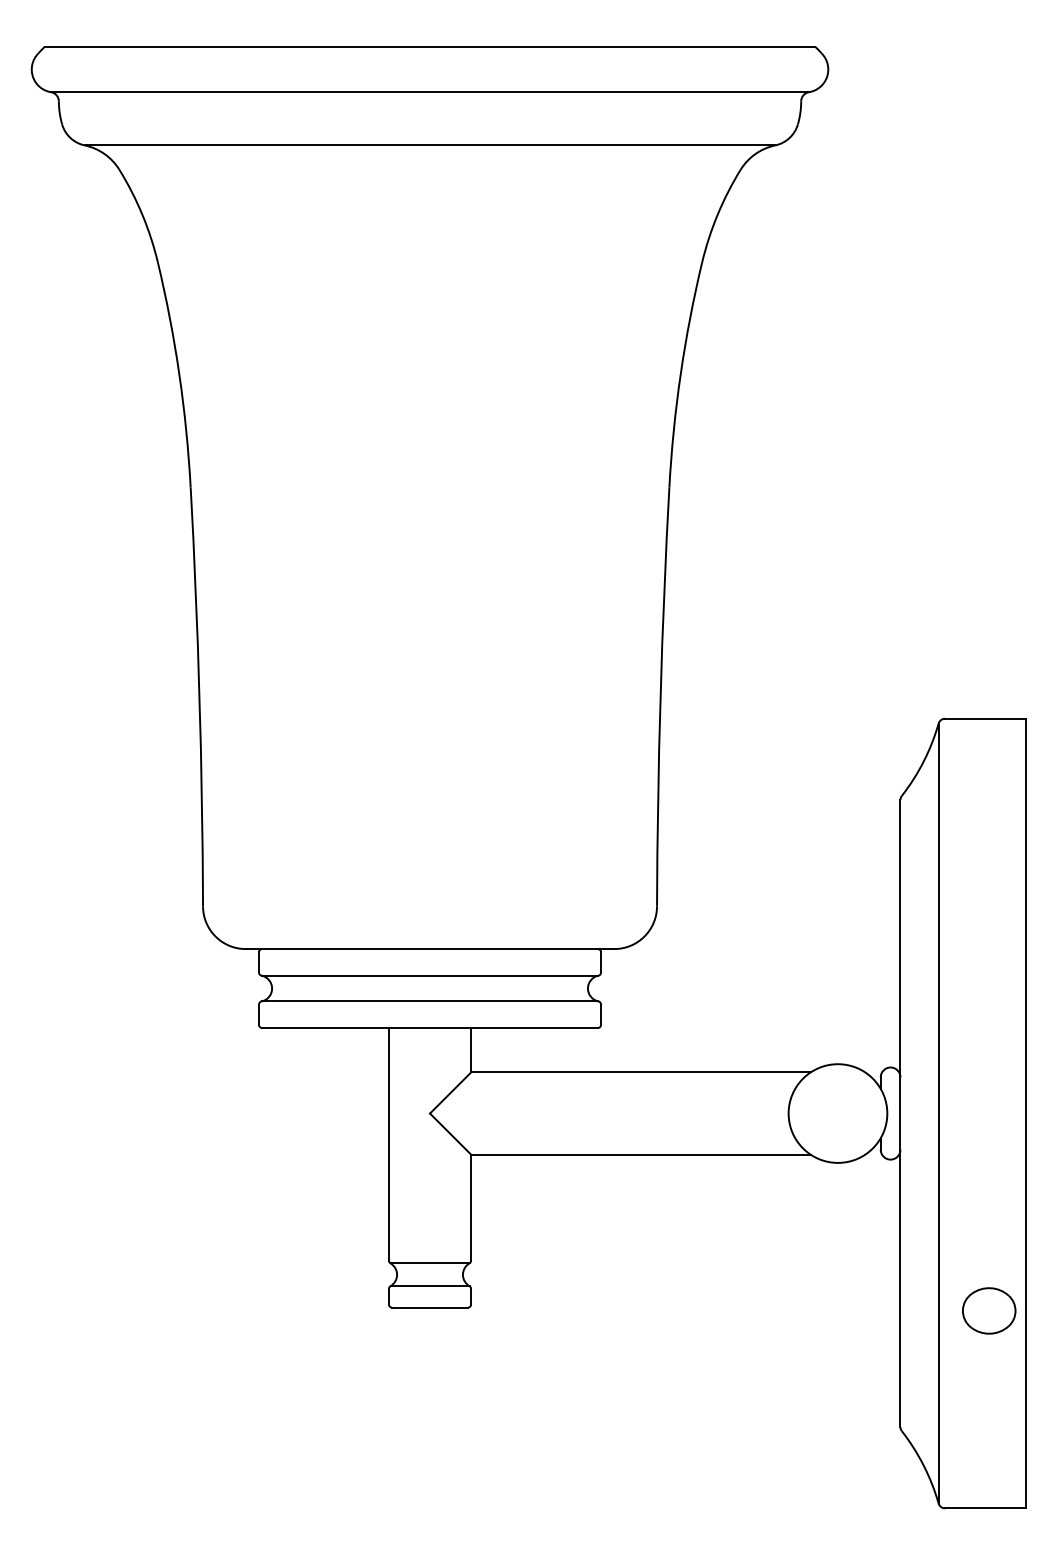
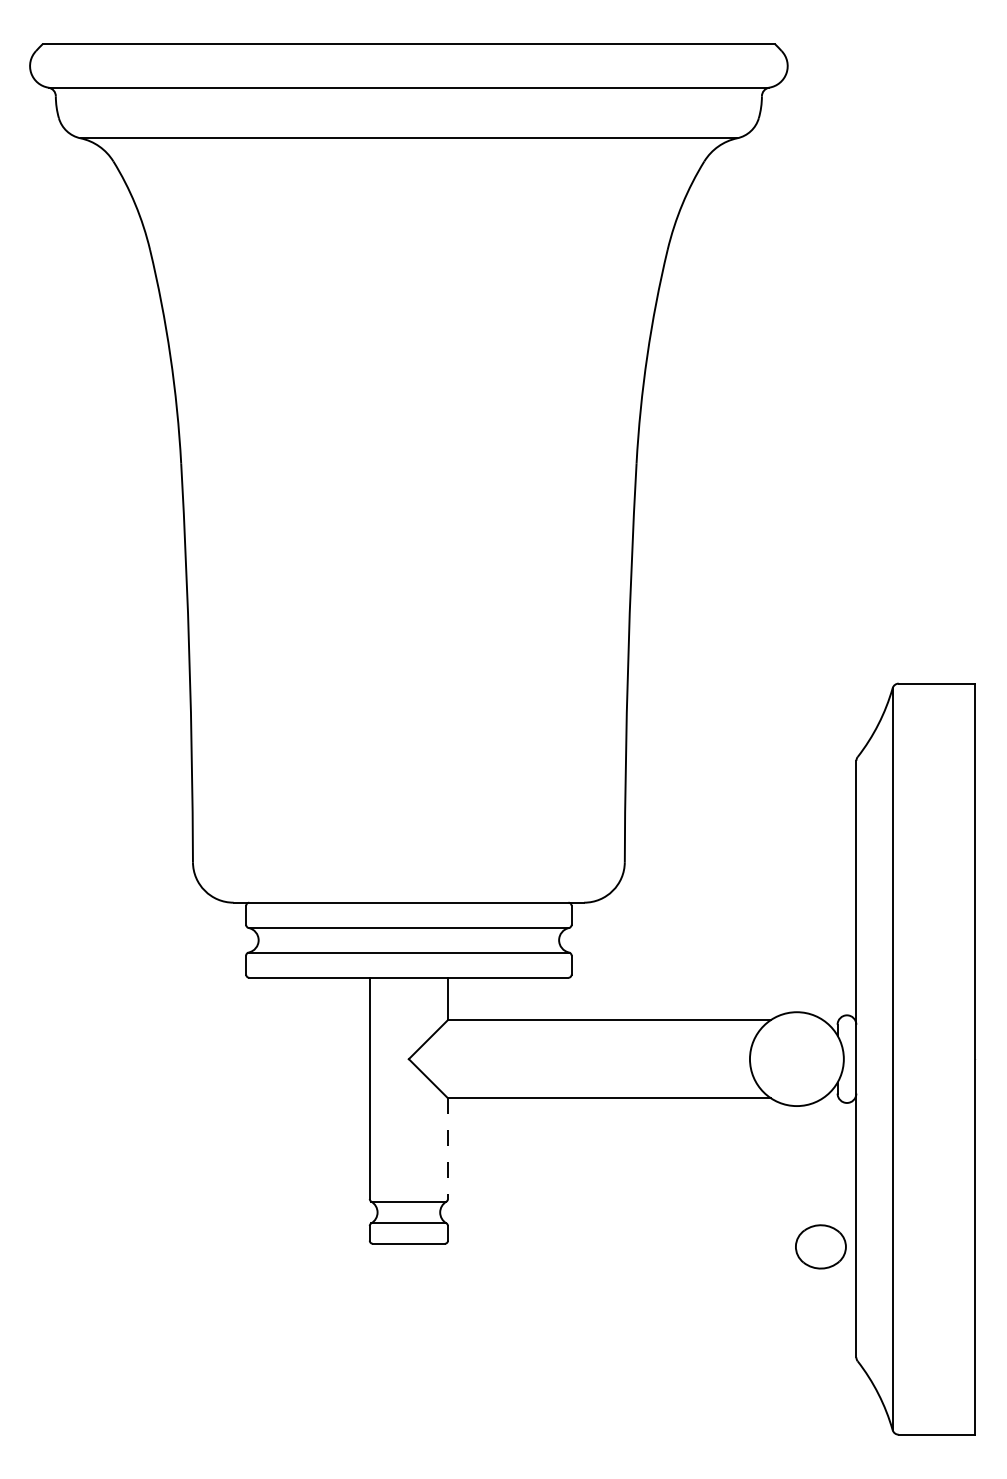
line: (471, 1207) -> (448, 1148), solid -> dashed
part: (989, 1310) -> (821, 1246), moved

